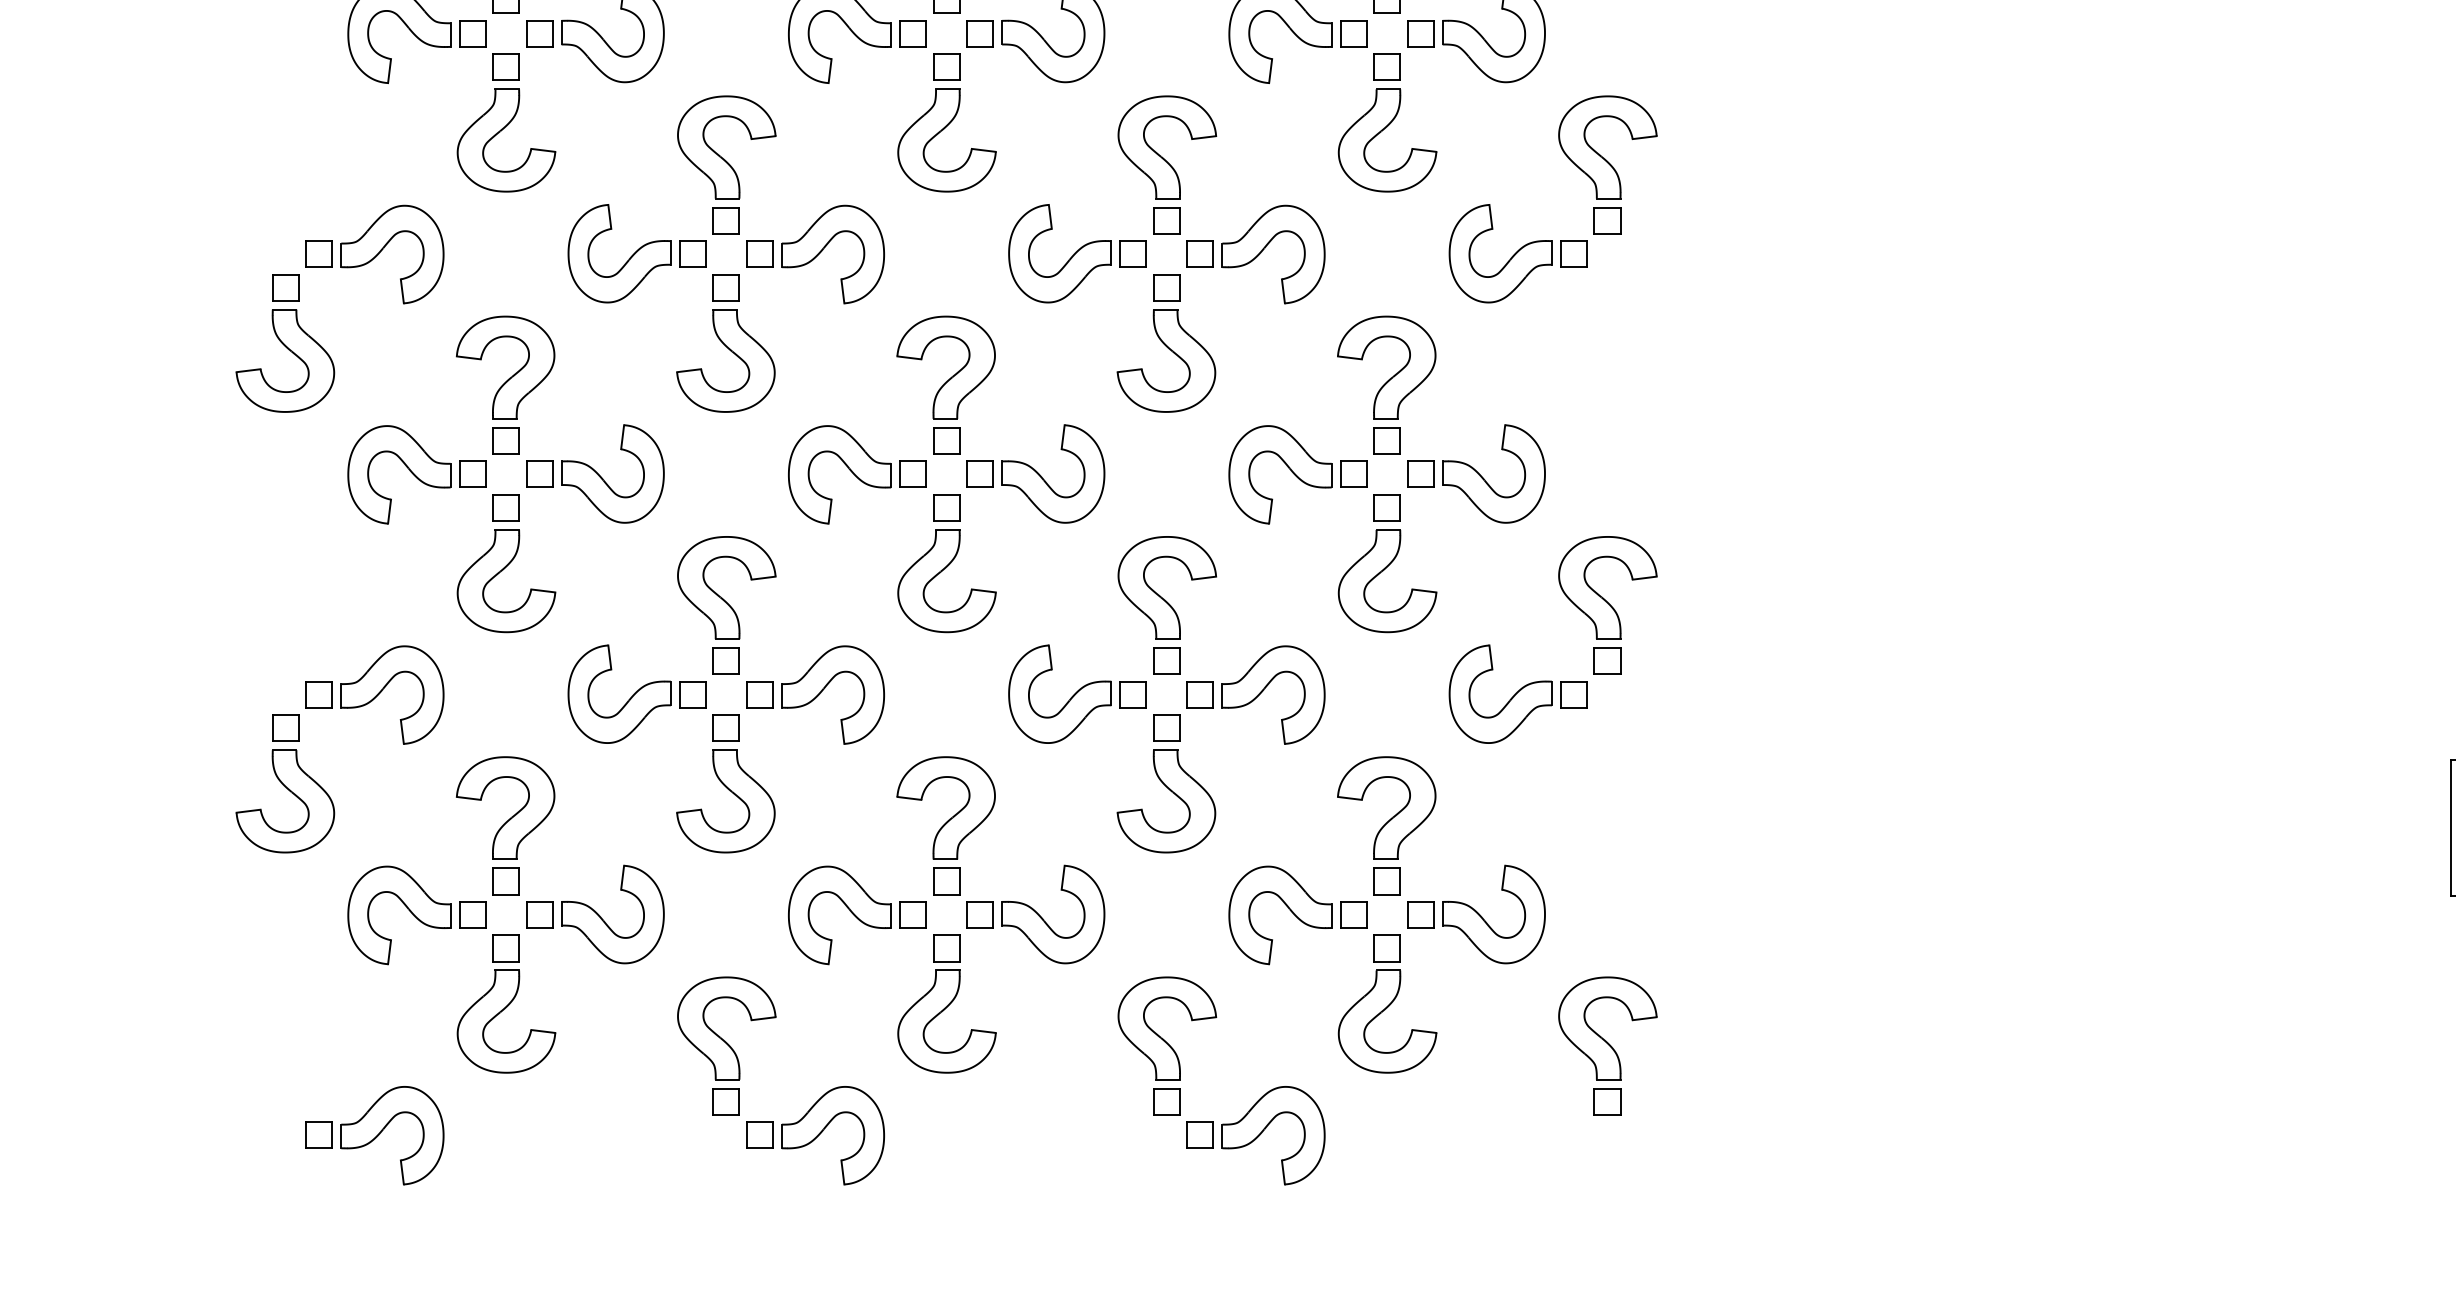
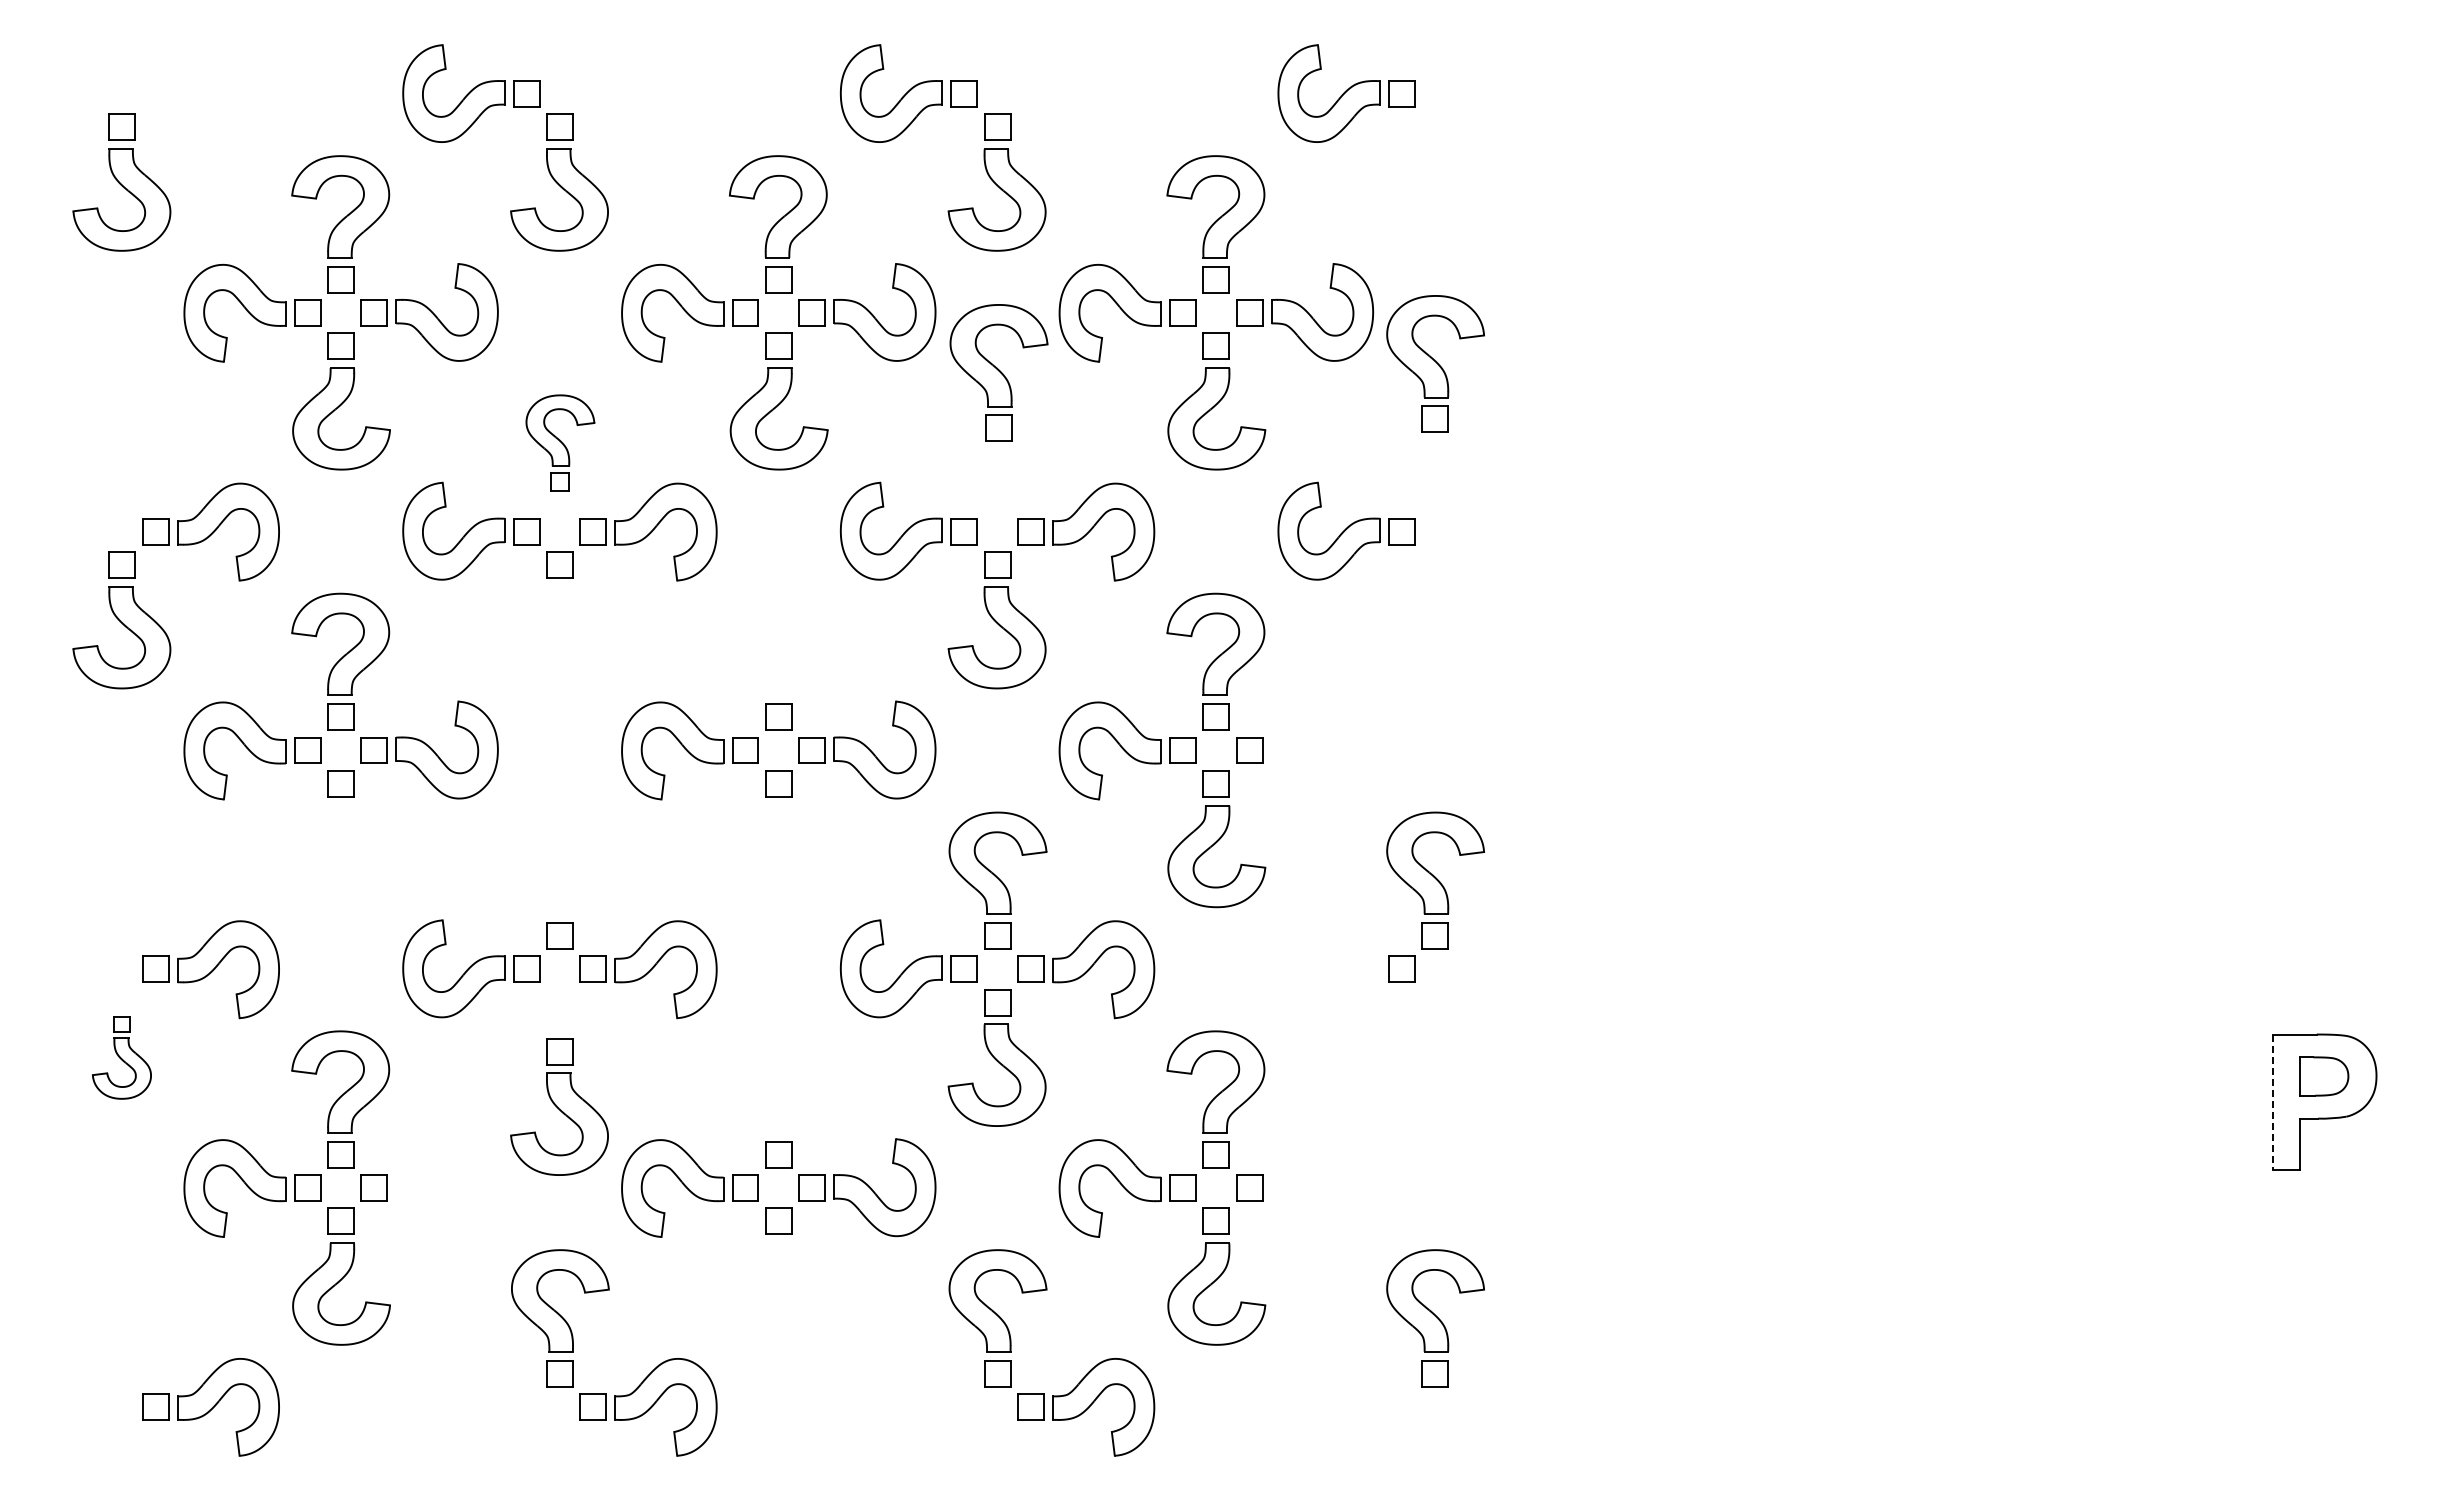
part: (726, 164) -> (560, 442), size x0.7
part: (1166, 164) -> (998, 372), moved
part: (1607, 164) -> (1435, 363), moved
part: (732, 353) -> (566, 630), removed
part: (953, 374) -> (785, 651), removed
part: (1485, 480) -> (1314, 756), removed
part: (942, 572) -> (774, 847), removed
part: (499, 574) -> (334, 849), removed
part: (719, 595) -> (553, 870), removed
part: (1509, 699) -> (1337, 974), removed
part: (284, 783) -> (121, 1057), size x0.6
part: (725, 783) -> (559, 1106), moved
part: (954, 814) -> (786, 1088), removed
line: (2451, 828) -> (2273, 1102), solid -> dashed
part: (603, 918) -> (437, 1191), removed
part: (1484, 919) -> (1313, 1192), removed
part: (940, 1014) -> (772, 1286), removed

